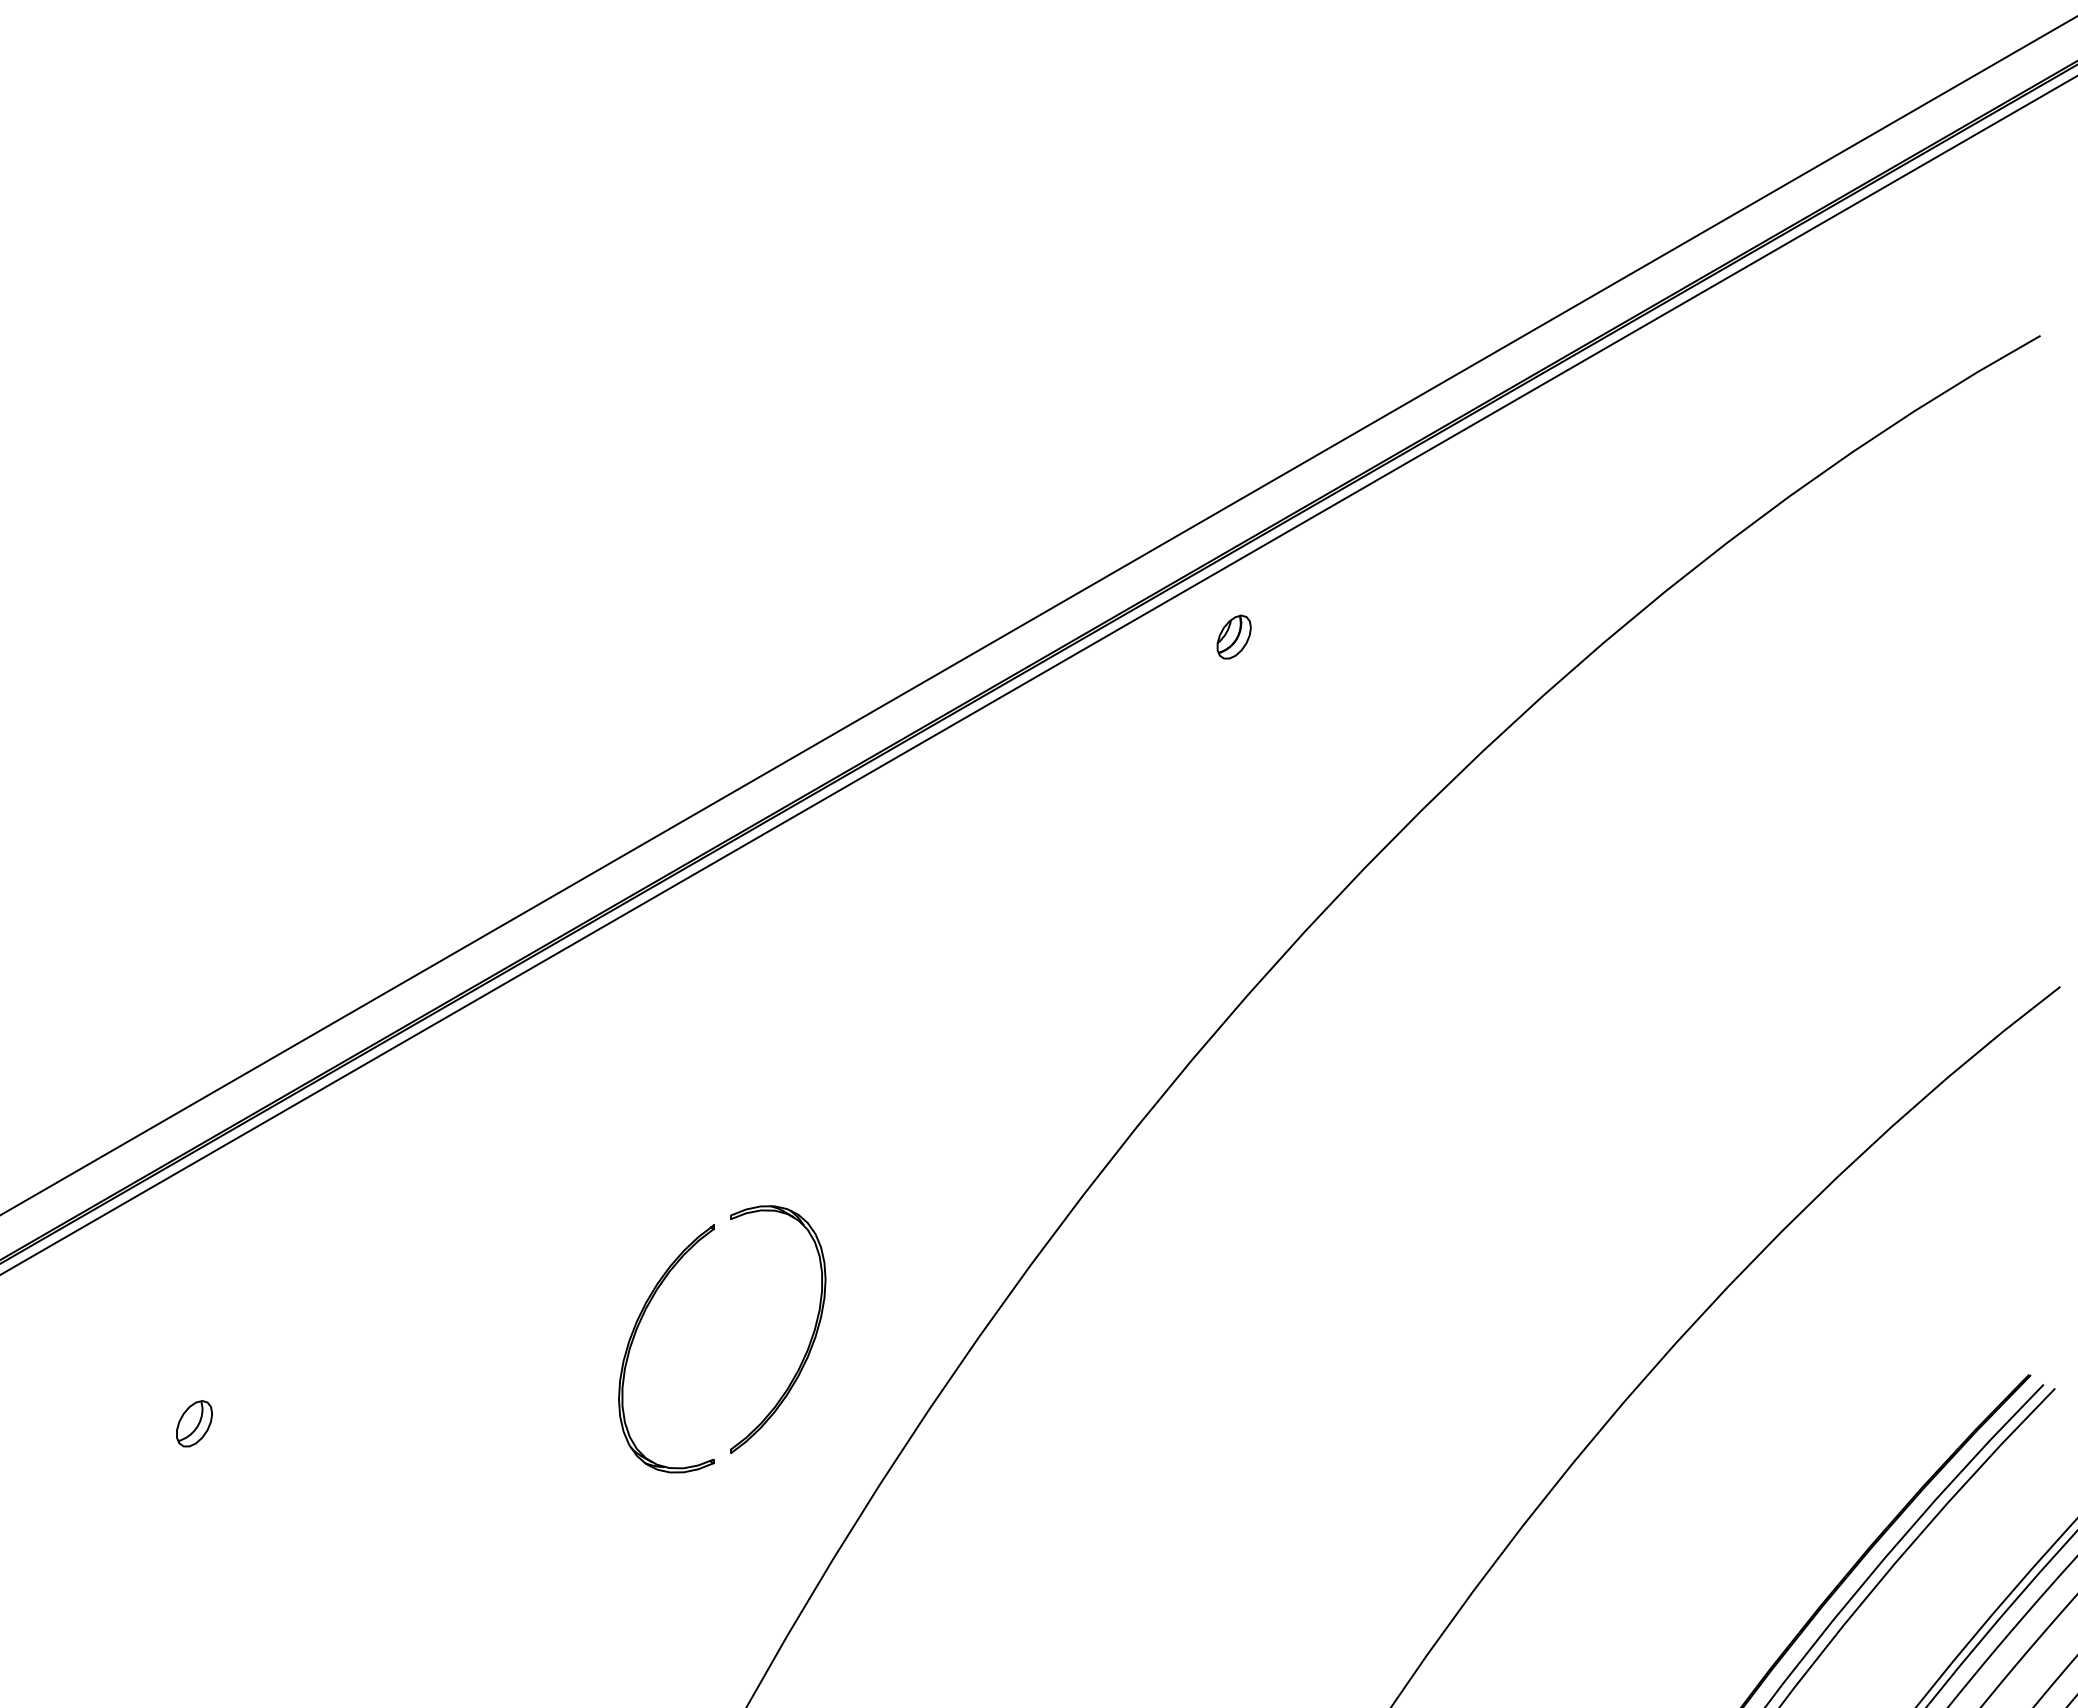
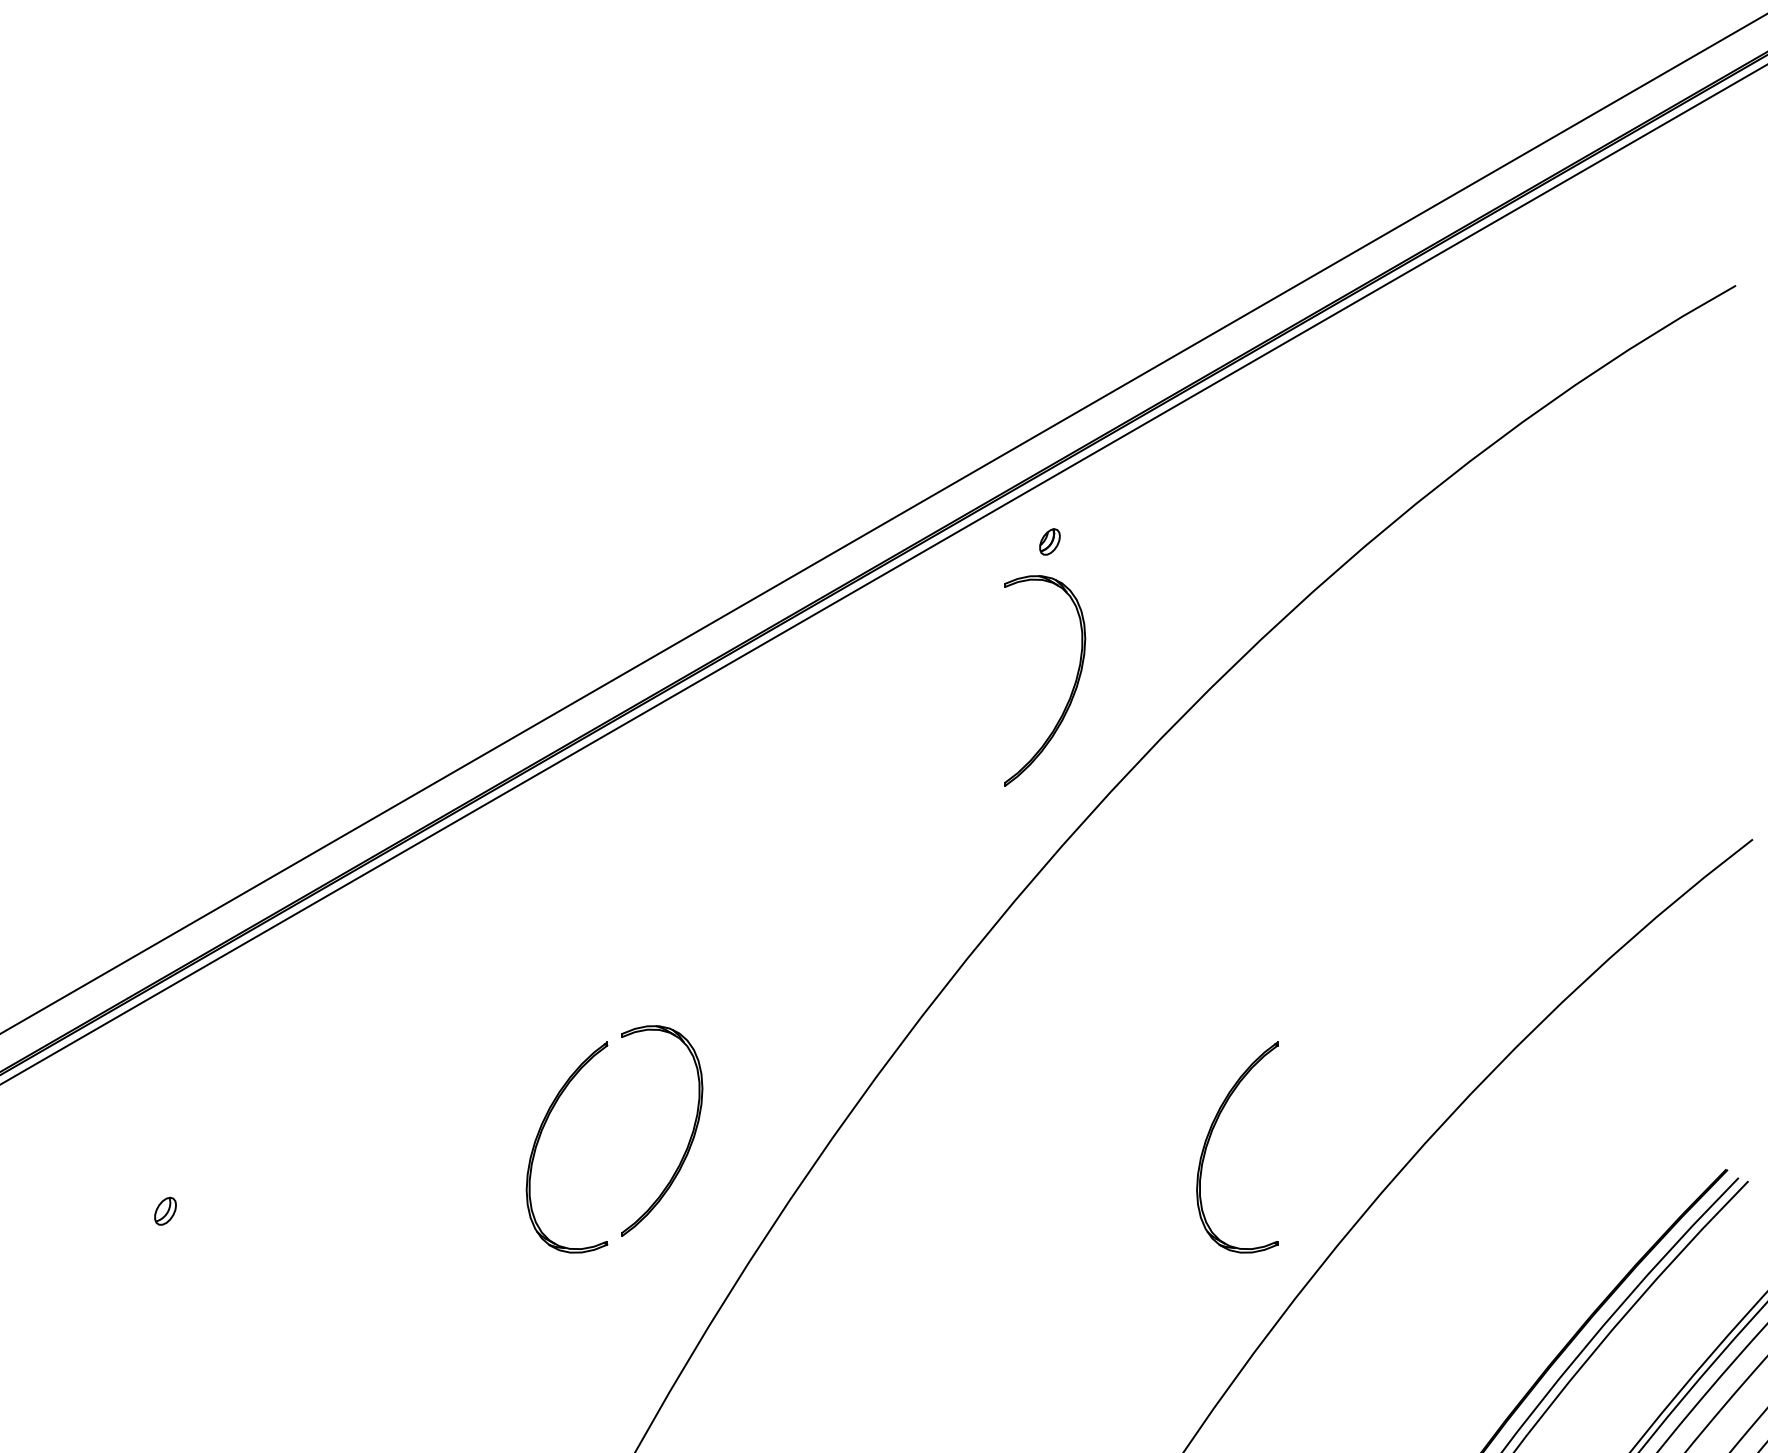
part: (1233, 636) -> (1049, 541), size x0.7
part: (1260, 809) -> (1072, 688), added
part: (1422, 1338) -> (1210, 1138), added
part: (194, 1423) -> (165, 1210), size x0.7

